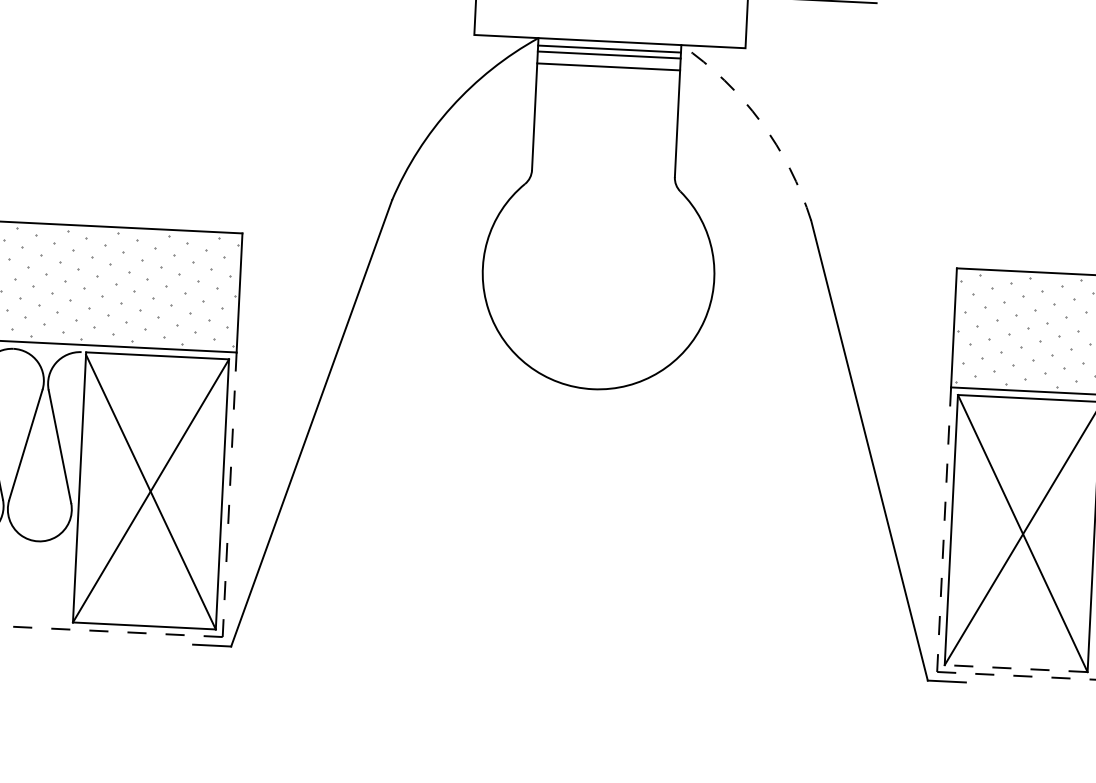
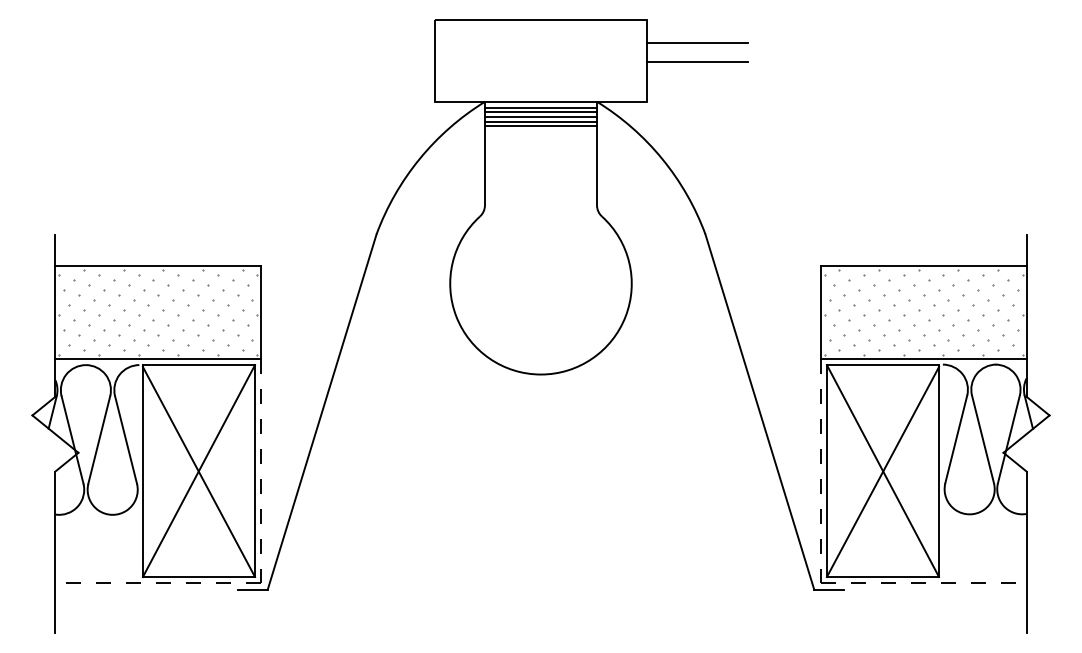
line: (608, 61) -> (540, 117), added
line: (607, 73) -> (540, 126), added
arc: (761, 121) -> (662, 158), dashed -> solid
line: (1015, 669) -> (882, 577), dashed -> solid

